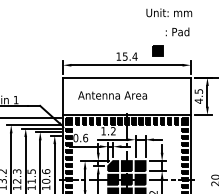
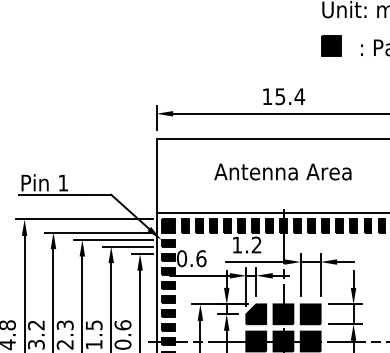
part: (157, 50) -> (330, 44), moved
text: (112, 95) -> (282, 171), moved

